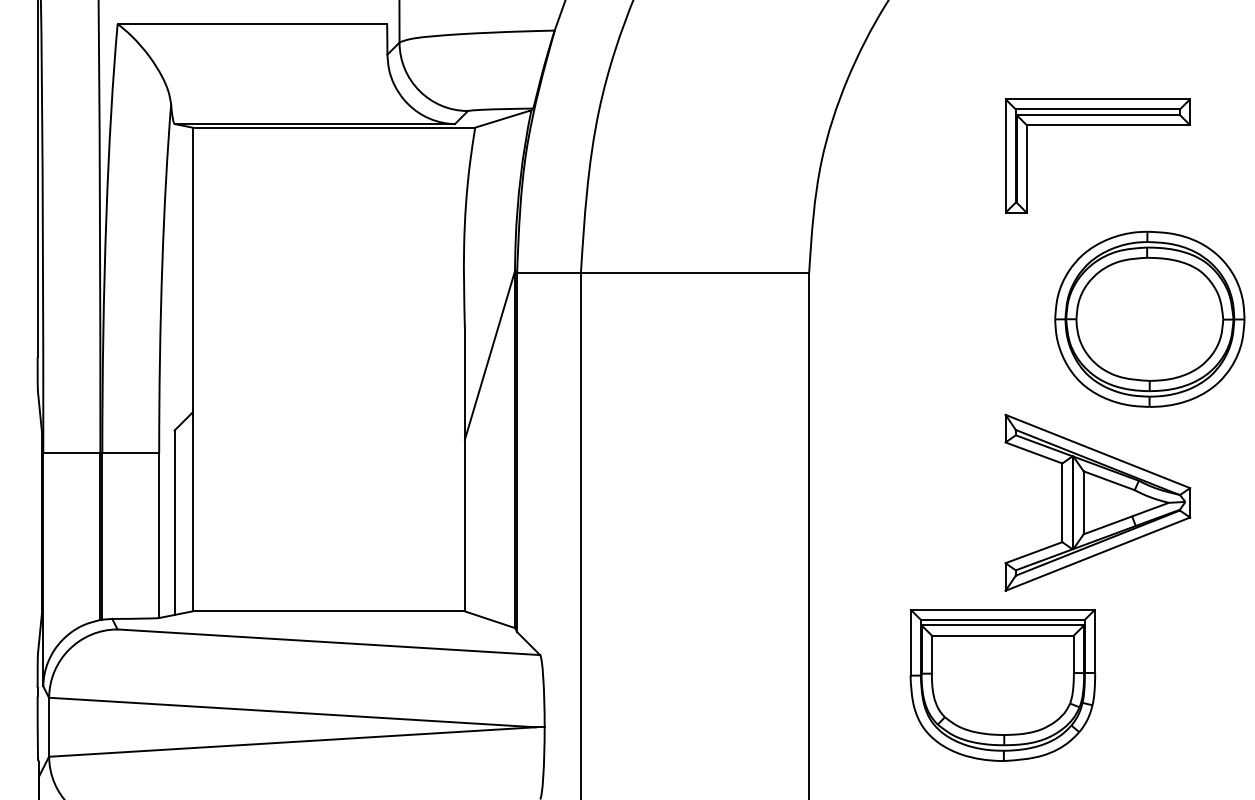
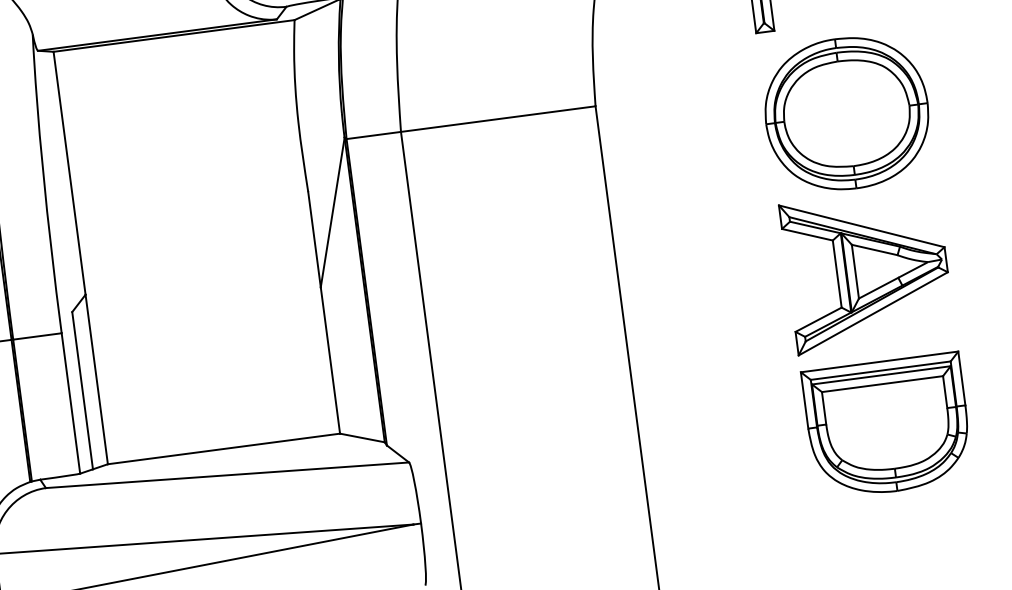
part: (1149, 318) -> (846, 112), moved
part: (1002, 685) -> (887, 426), moved

